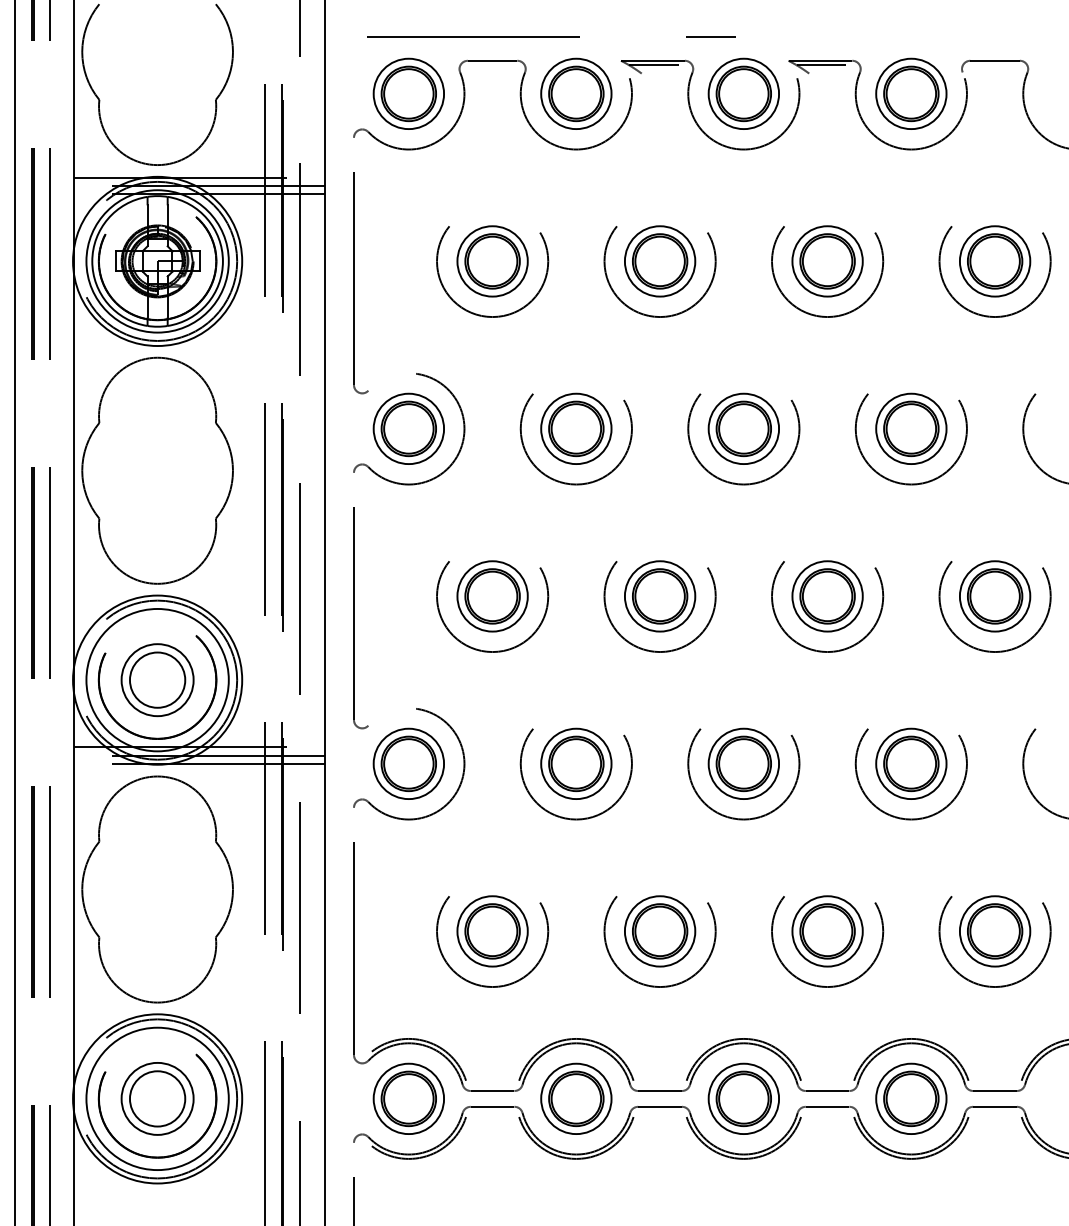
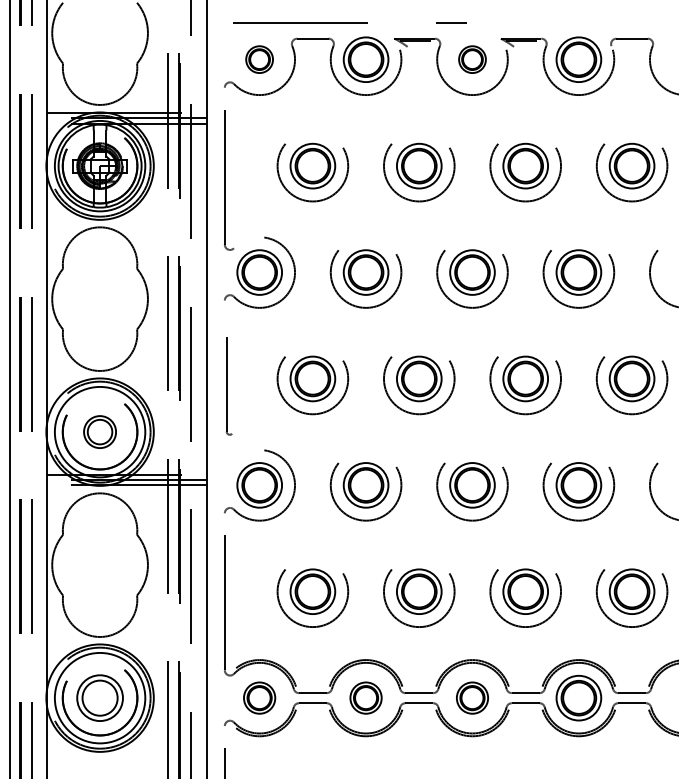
part: (408, 93) -> (259, 59), size x0.6
part: (743, 93) -> (472, 59), size x0.6
part: (361, 617) -> (229, 392), size x0.6
part: (156, 679) -> (99, 431), size x0.7
part: (408, 1097) -> (259, 697), size x0.7
part: (575, 1097) -> (365, 697), size x0.7
part: (743, 1097) -> (472, 697), size x0.7

